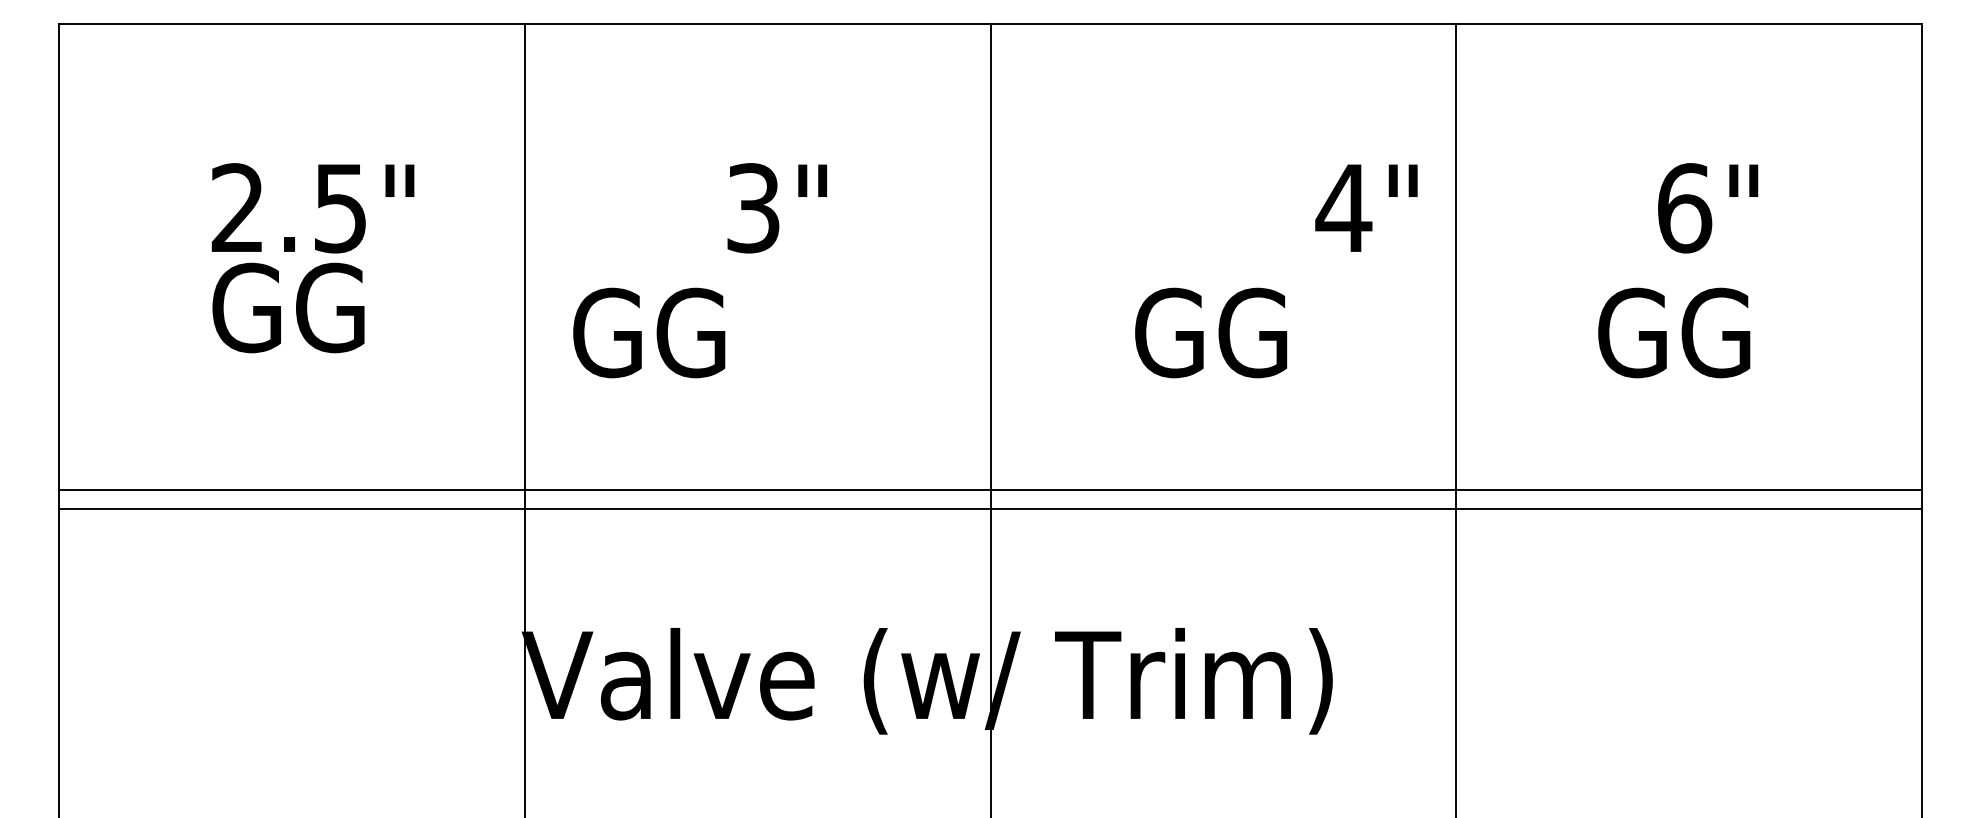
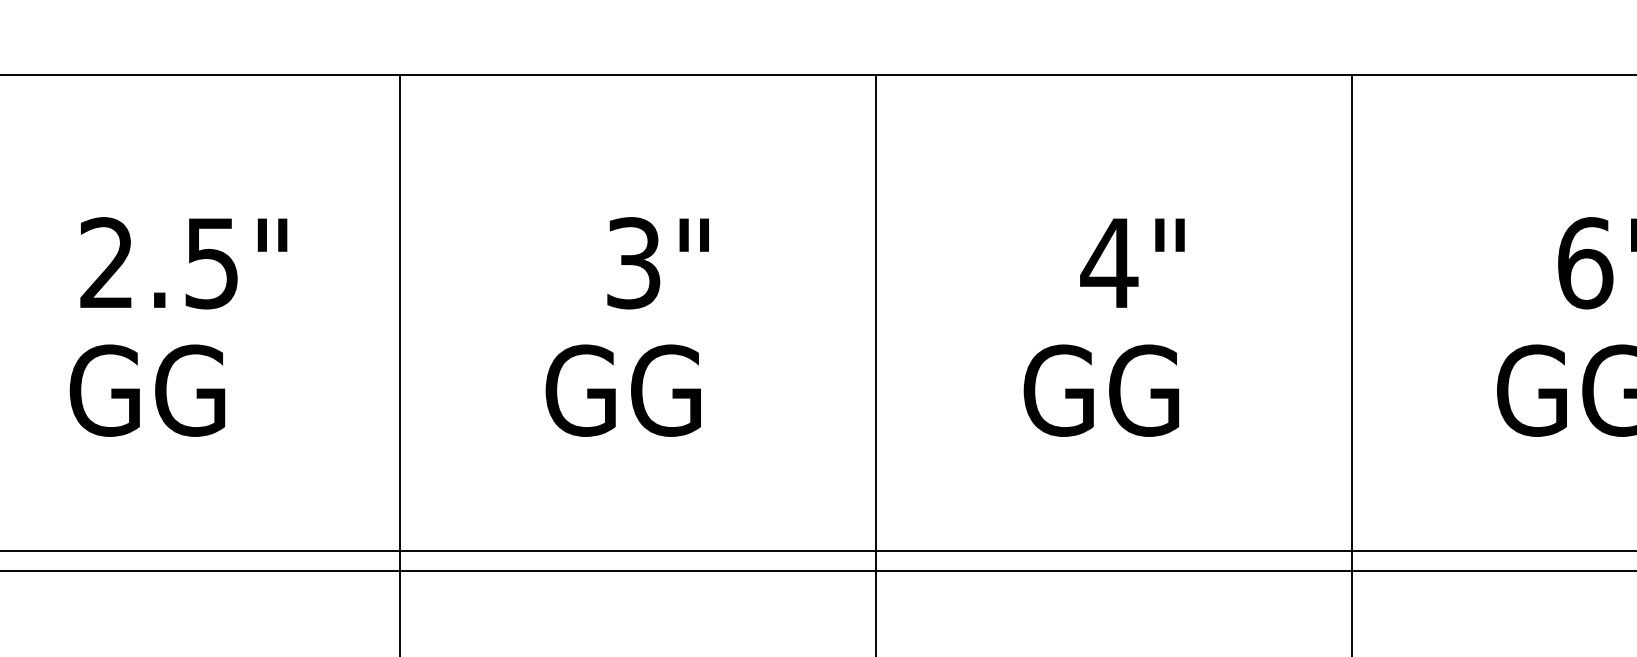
text: (1366, 207) -> (1132, 262), moved
text: (288, 307) -> (147, 390), moved
text: (649, 332) -> (623, 390), moved

